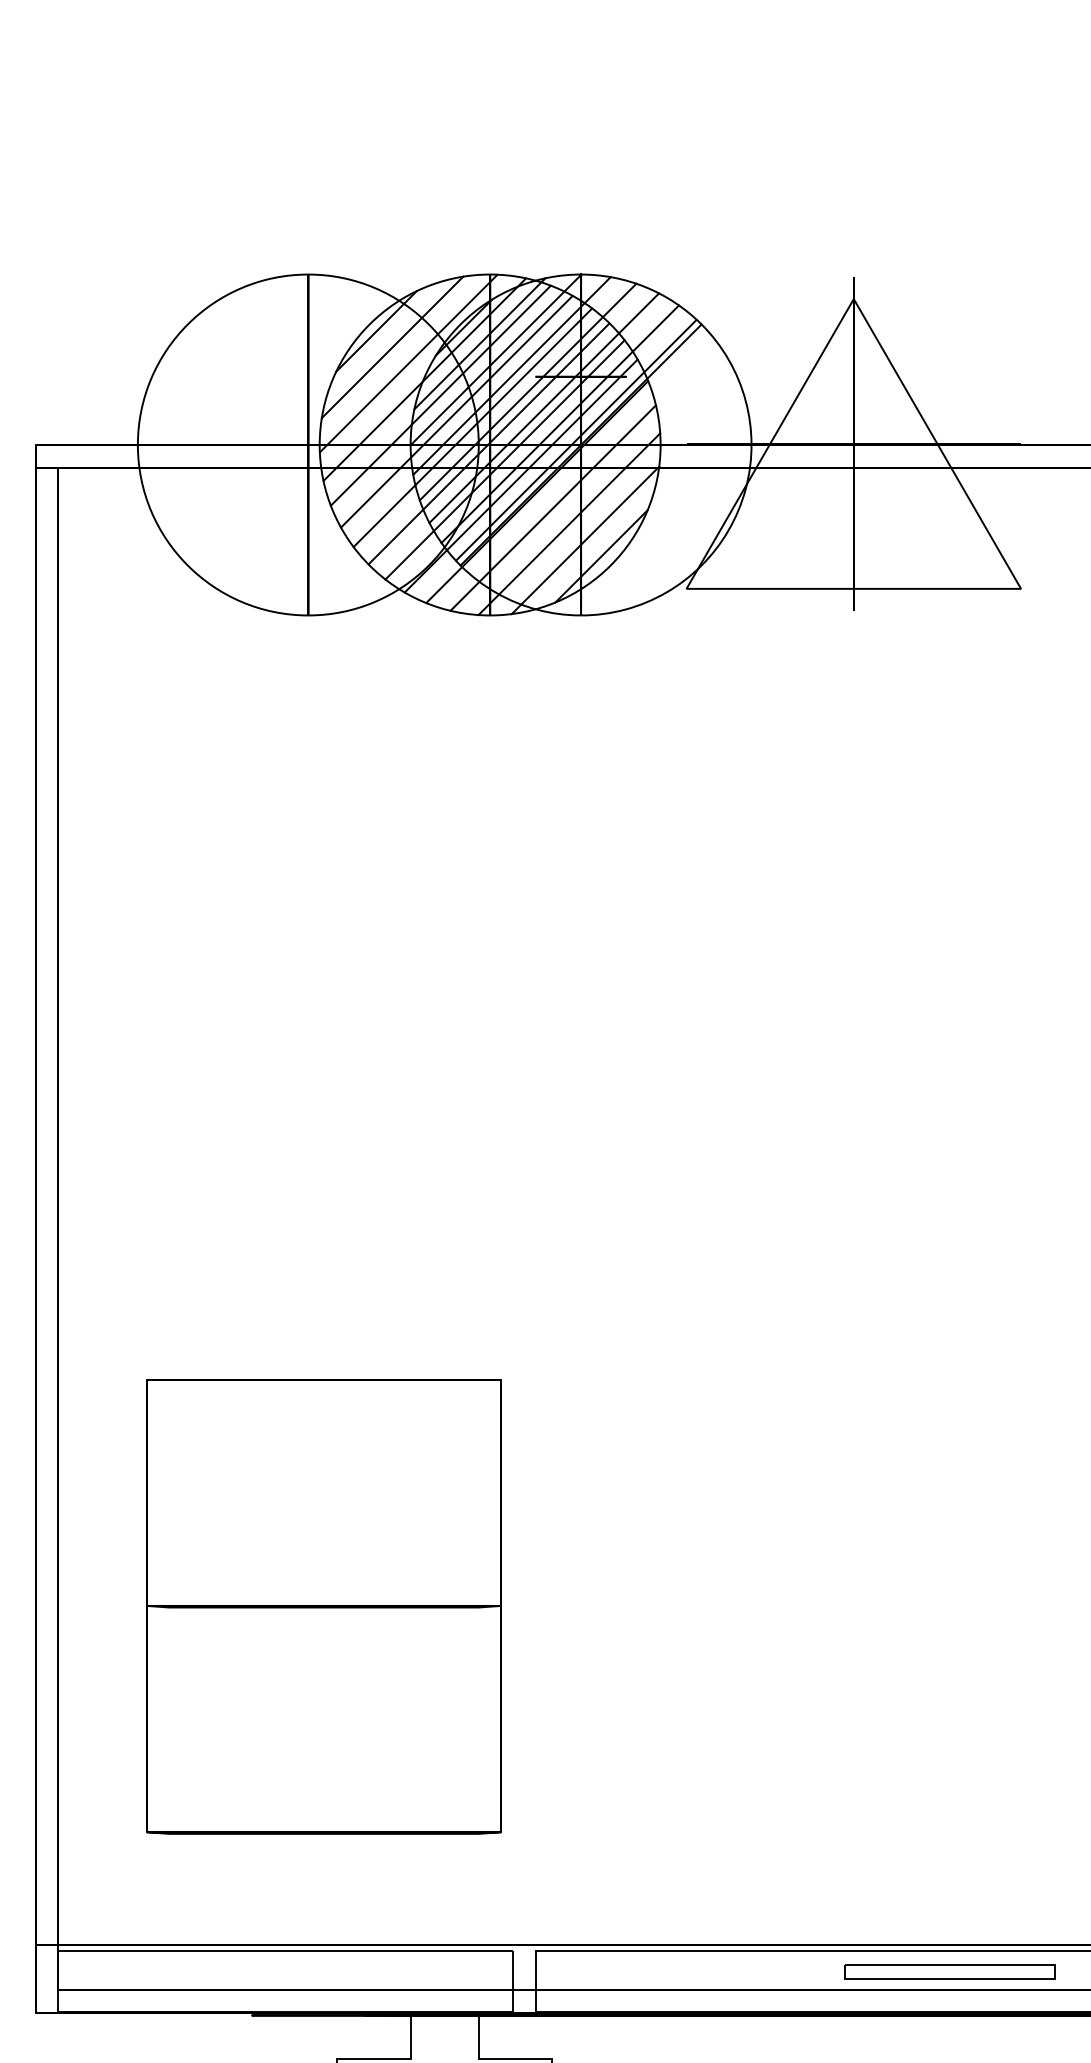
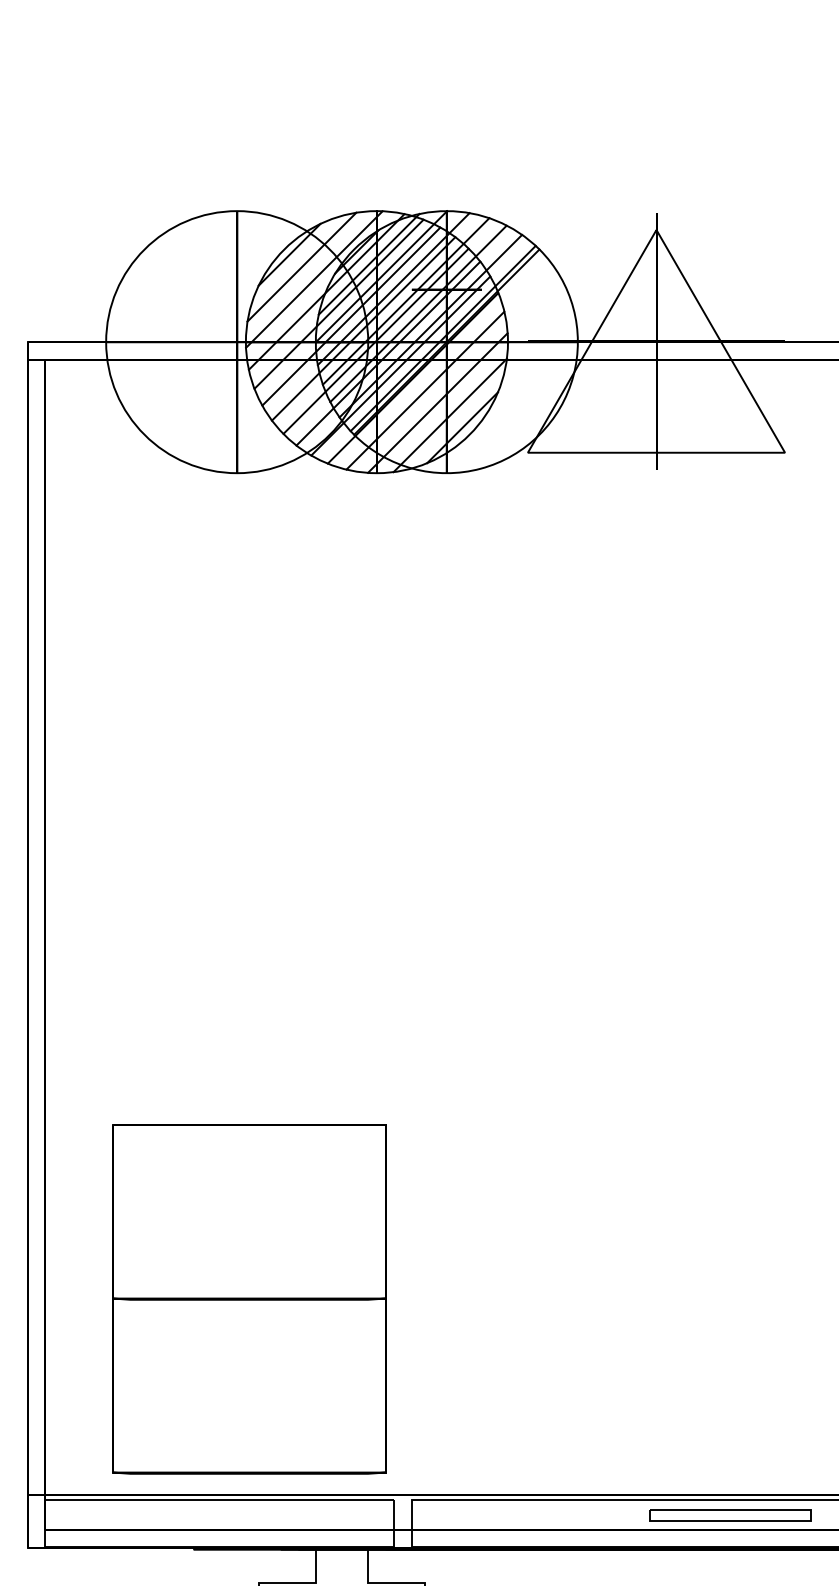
part: (324, 1607) -> (249, 1299), moved

